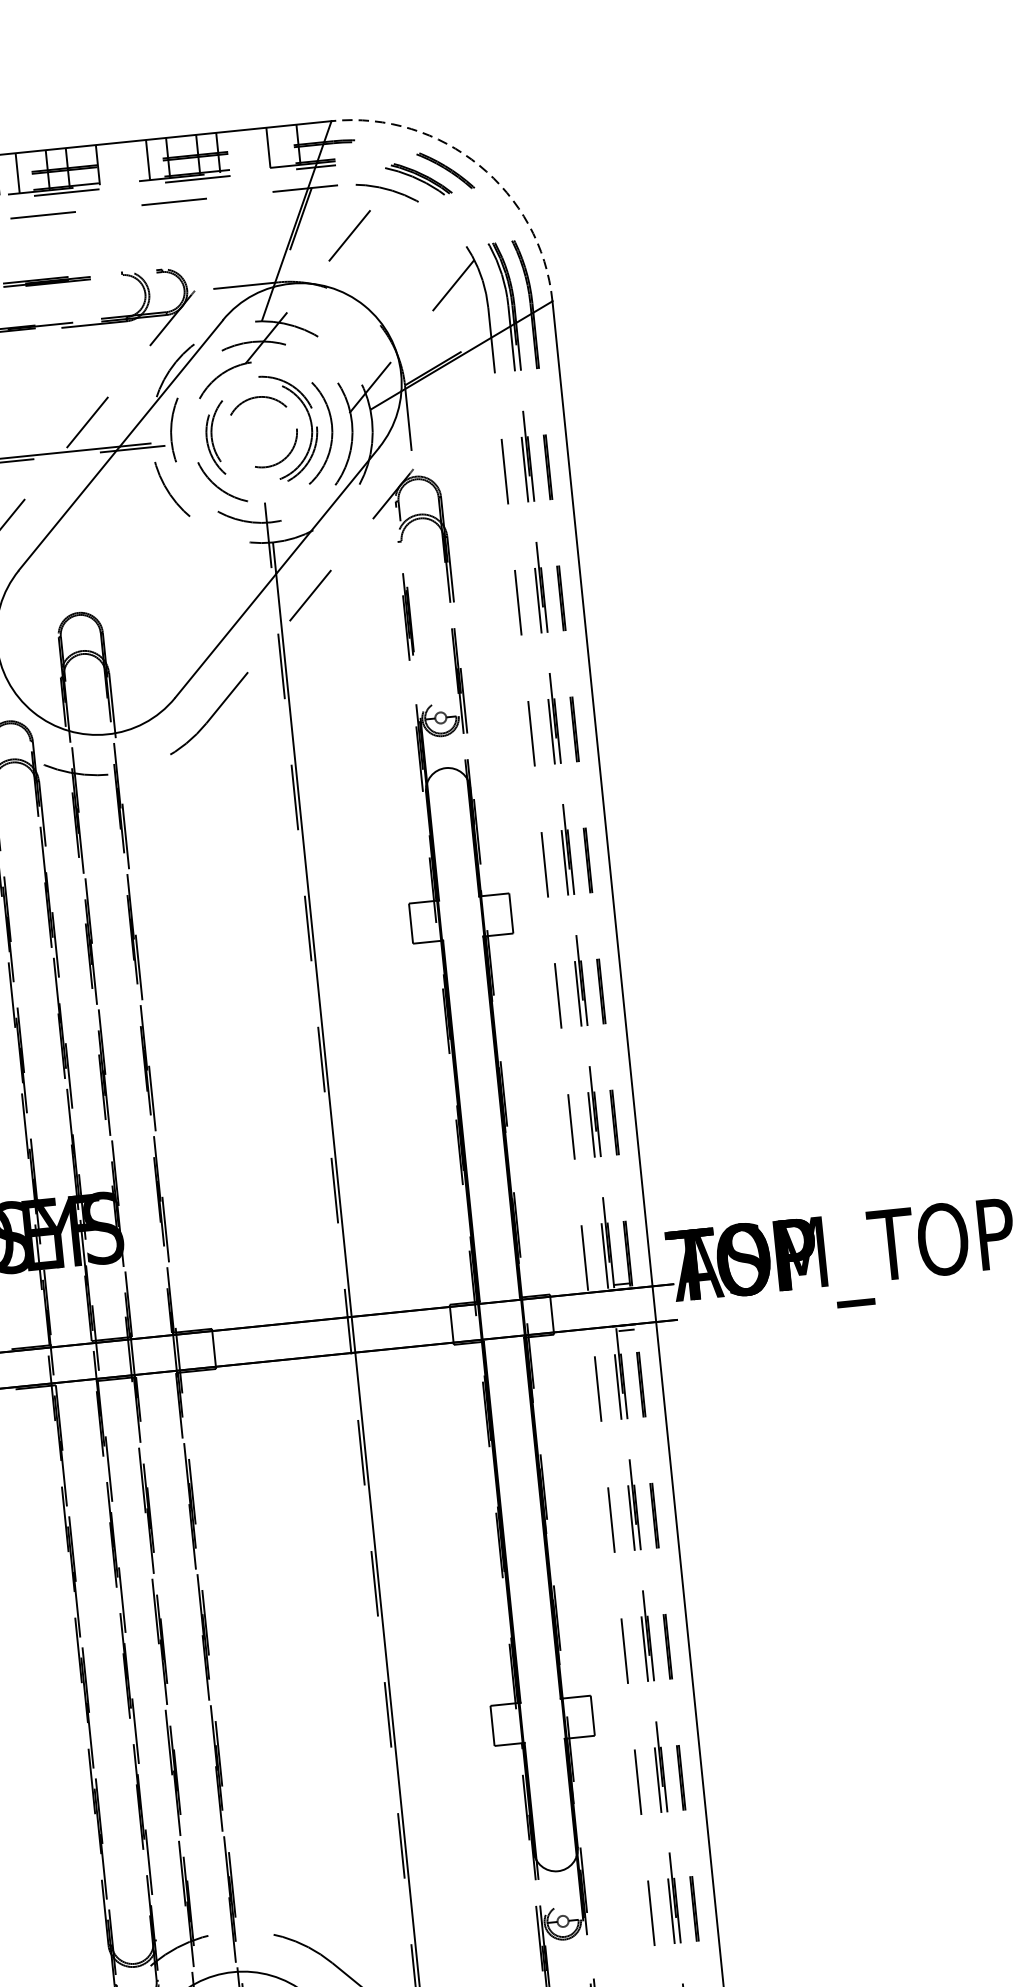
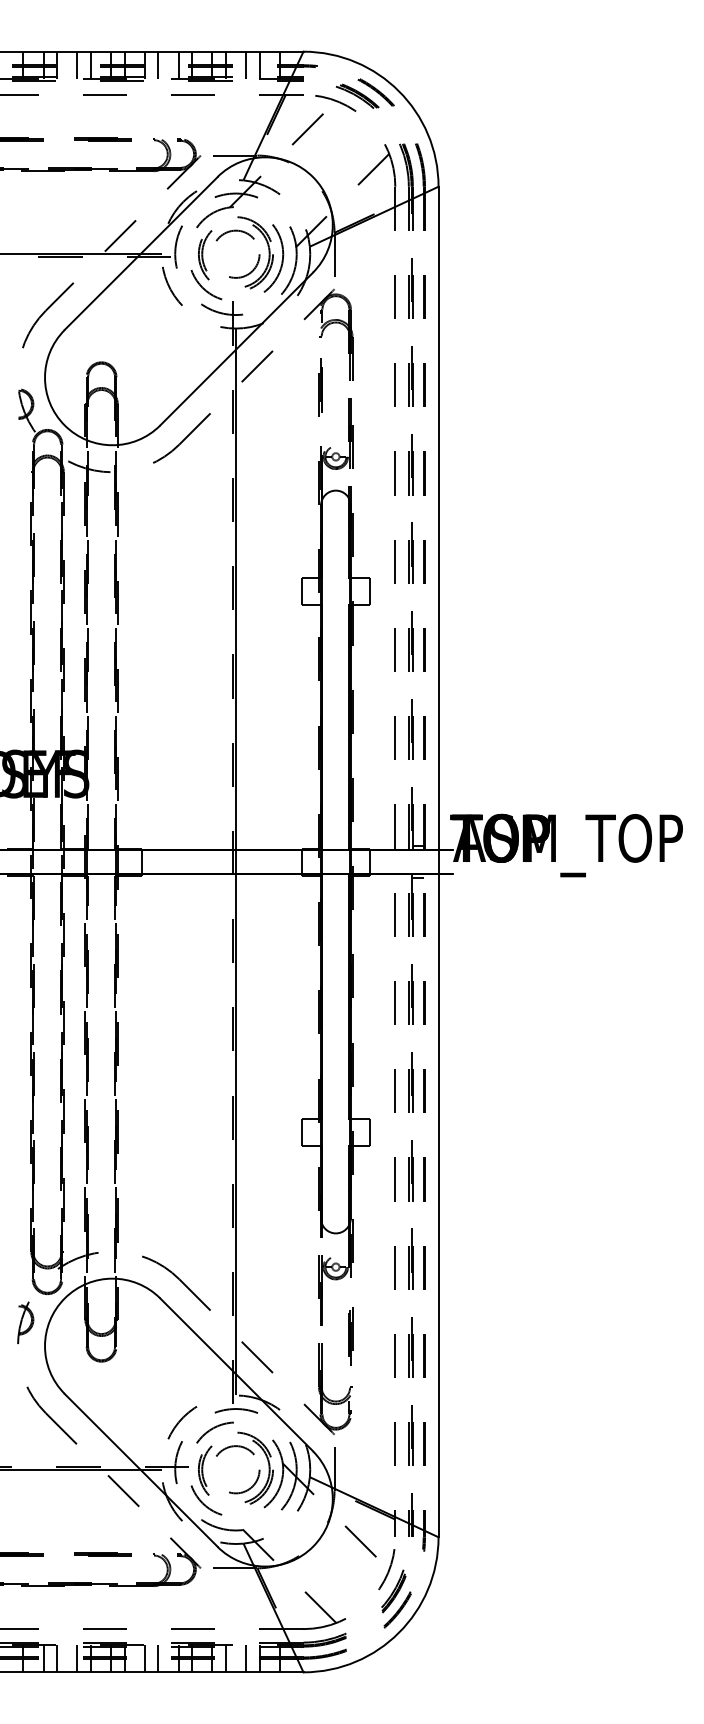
line: (248, 148) -> (246, 64), added
line: (118, 162) -> (158, 64), added
arc: (478, 165) -> (398, 91), dashed -> solid

